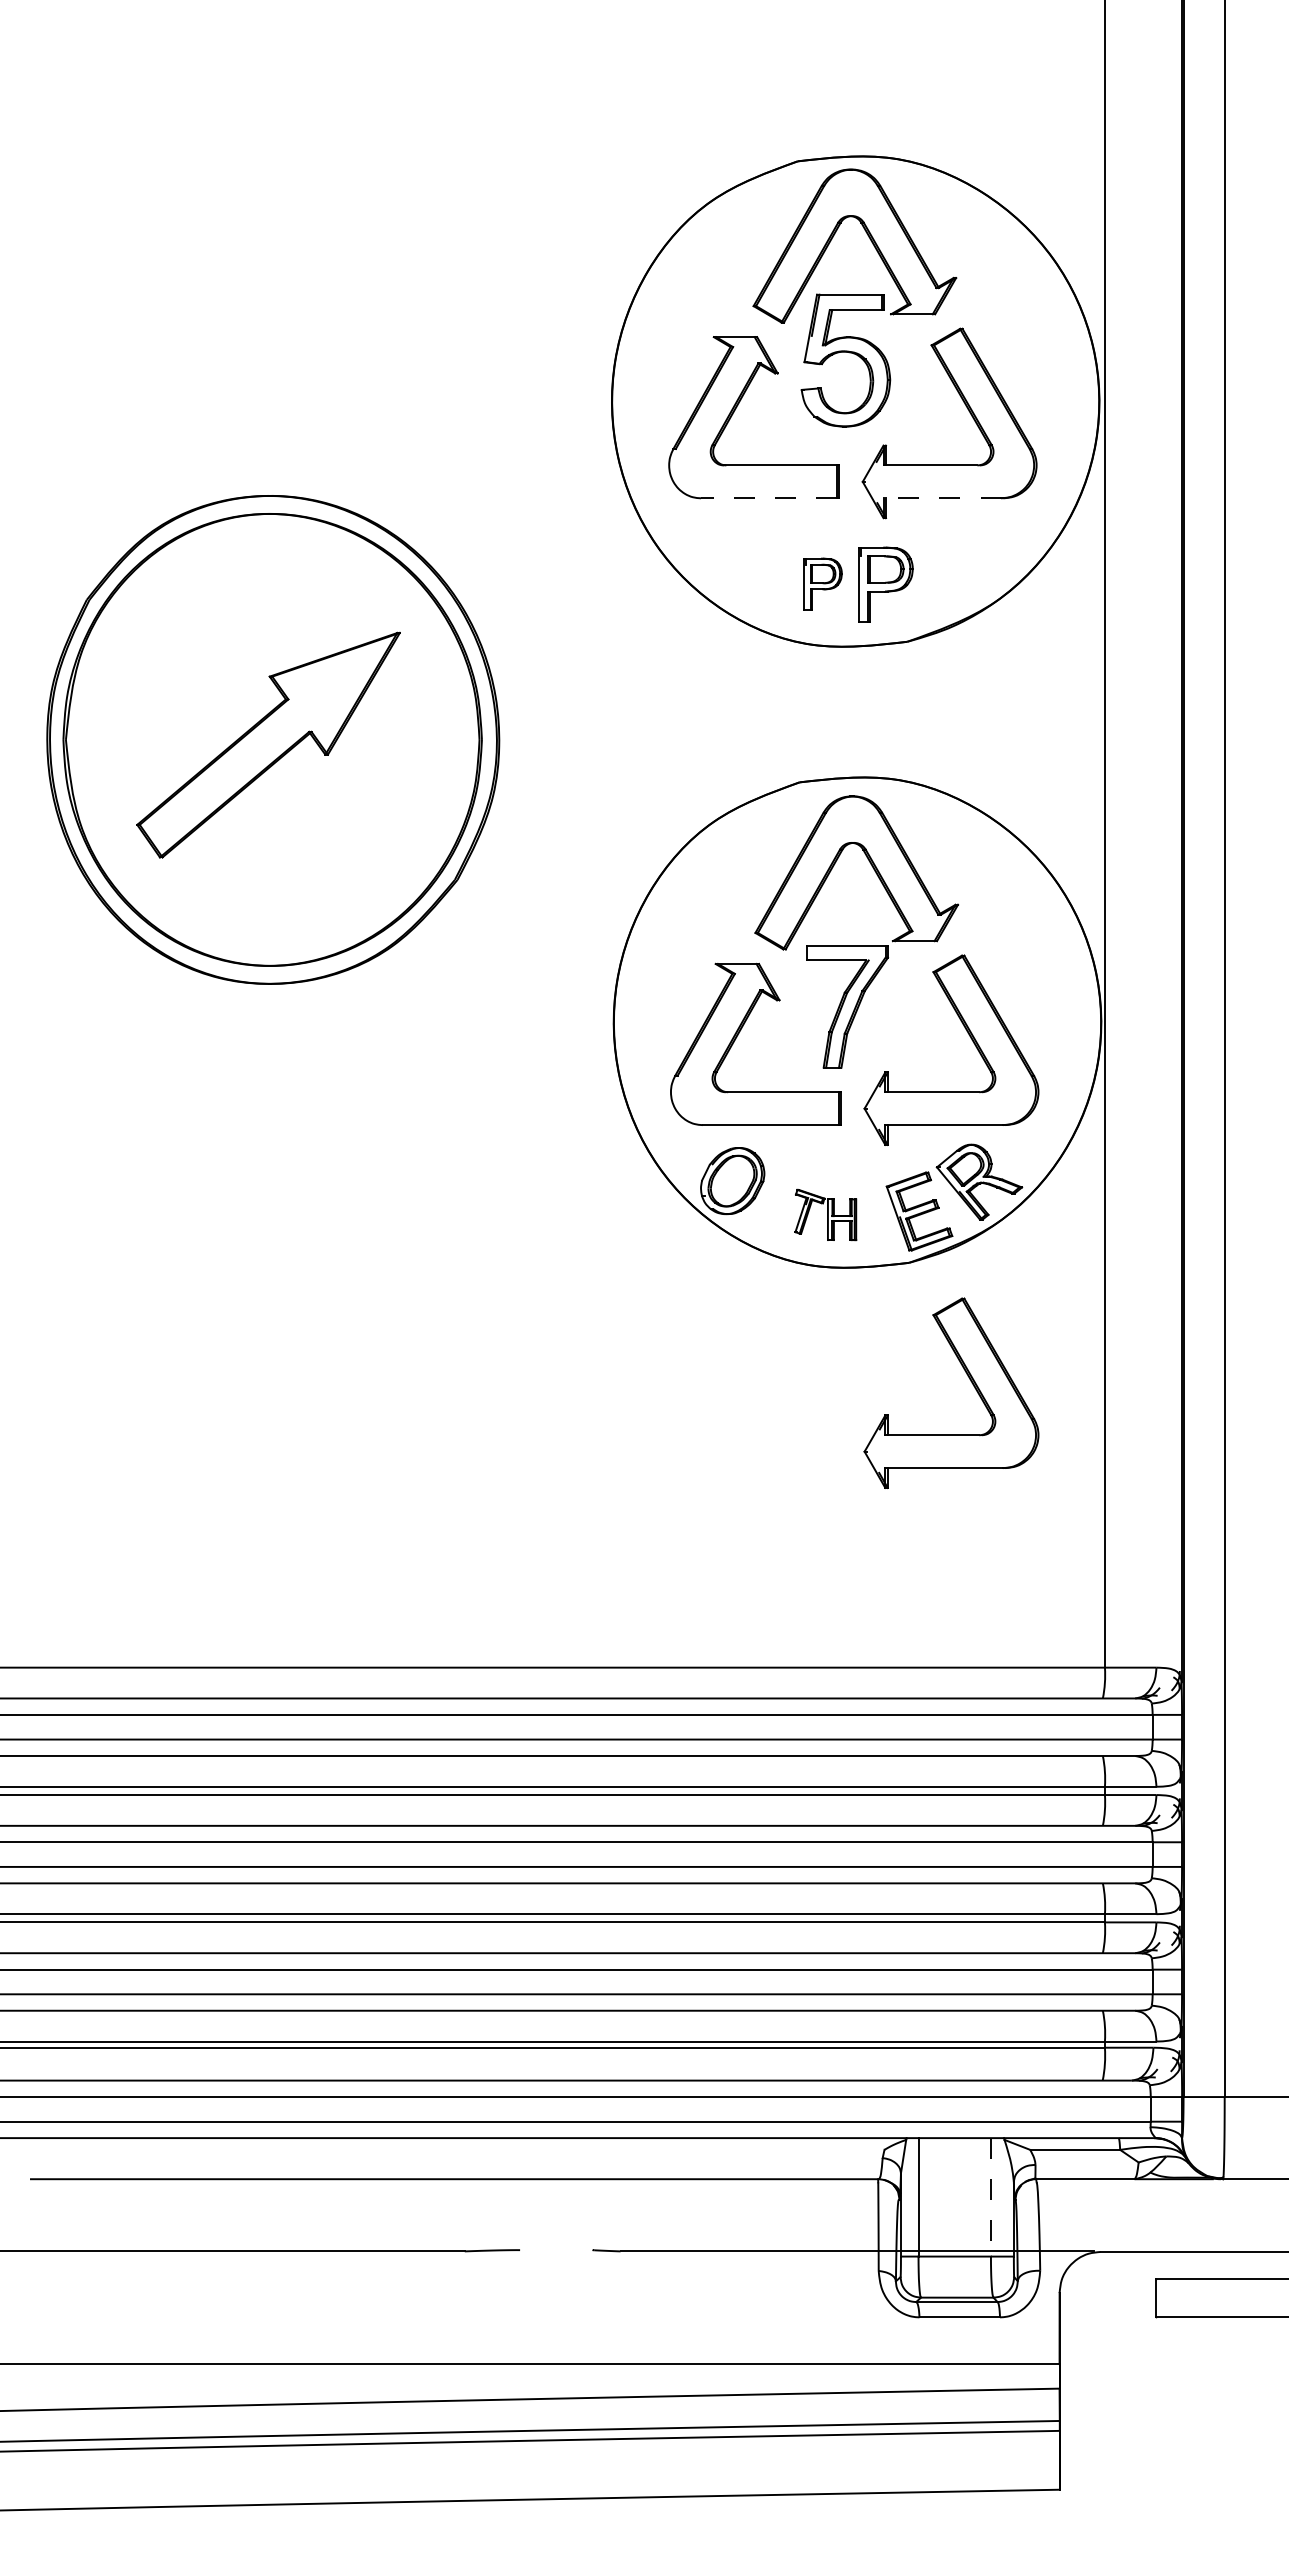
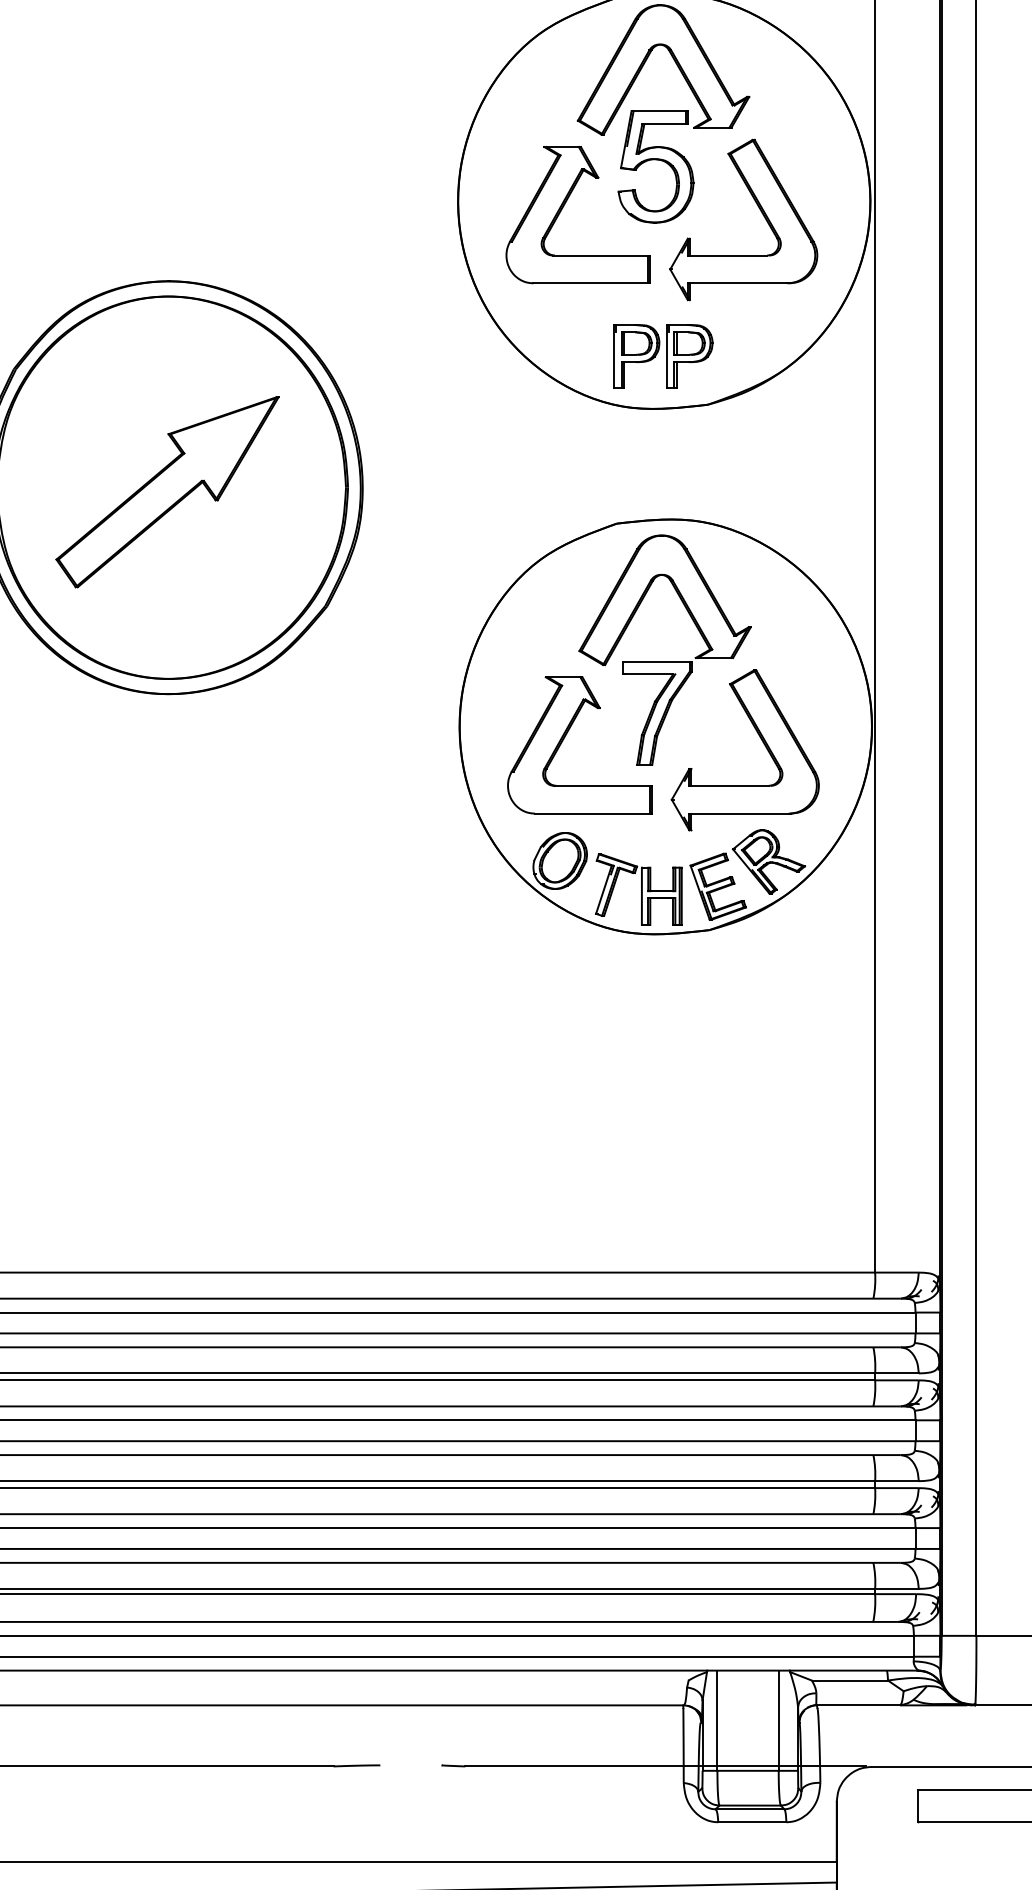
line: (768, 498) -> (590, 283), dashed -> solid
line: (942, 498) -> (737, 283), dashed -> solid
part: (822, 584) -> (636, 356), size x1.43
part: (825, 1214) -> (638, 889), size x1.67
part: (971, 1383) -> (762, 1032), removed
line: (990, 2197) -> (778, 1720), dashed -> solid

